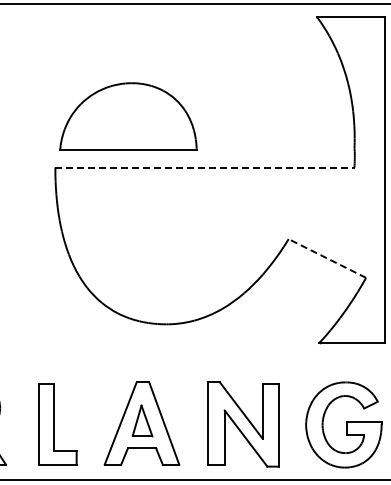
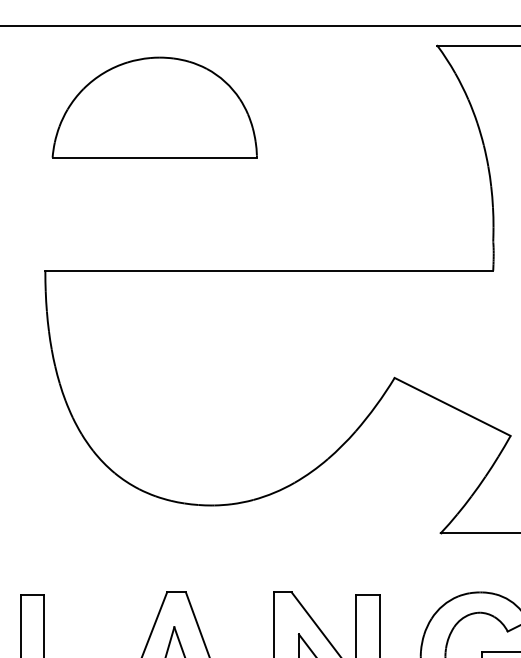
part: (128, 116) -> (154, 107), moved
line: (204, 167) -> (268, 270), dashed -> solid
line: (326, 258) -> (451, 406), dashed -> solid

